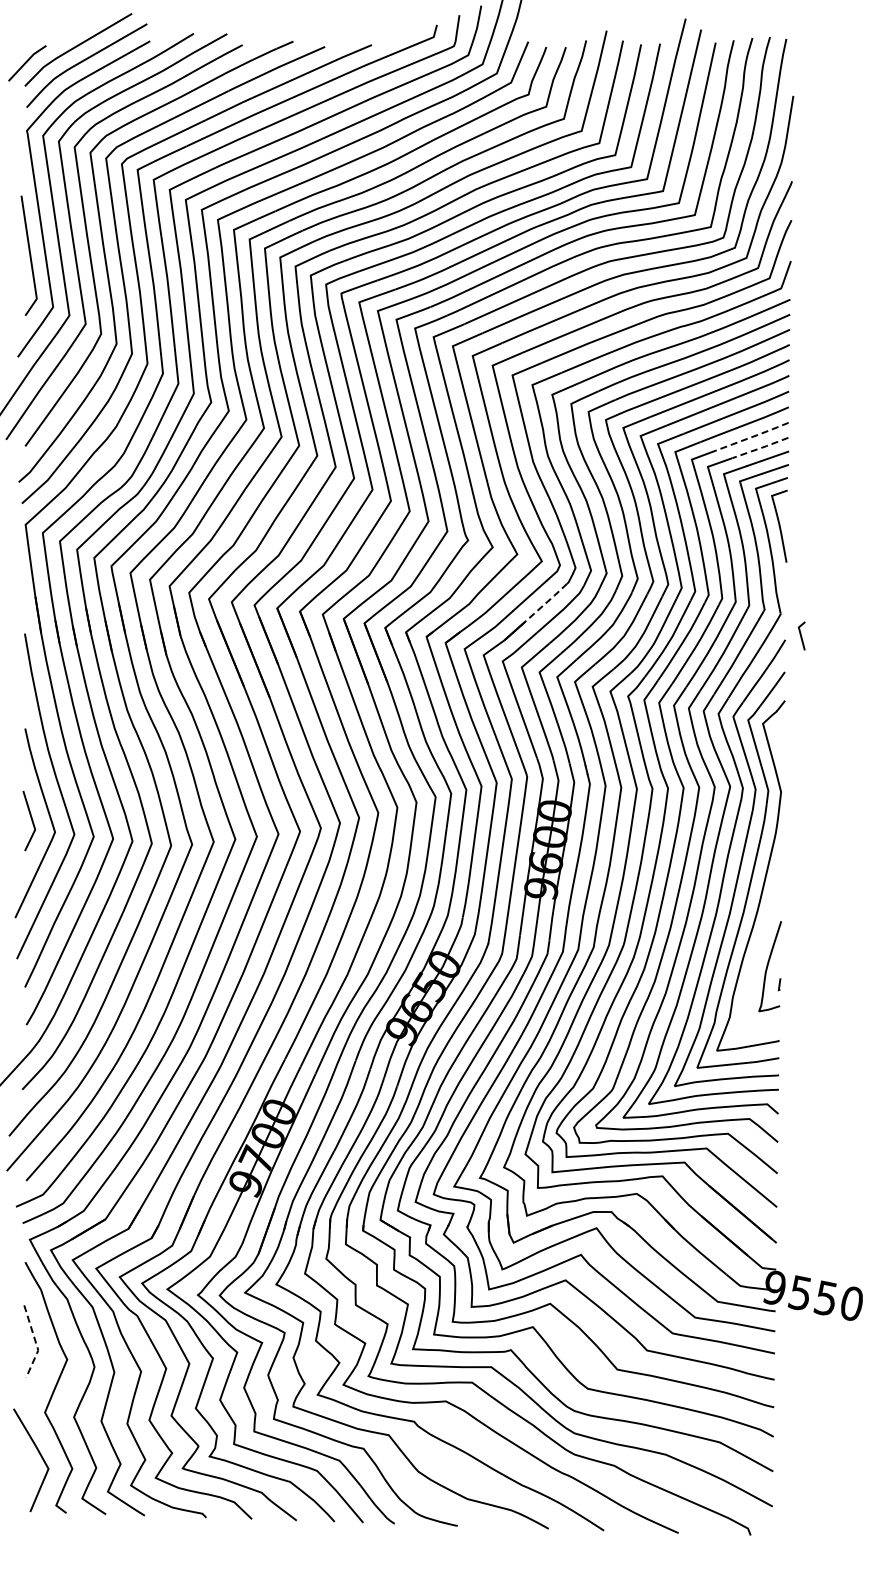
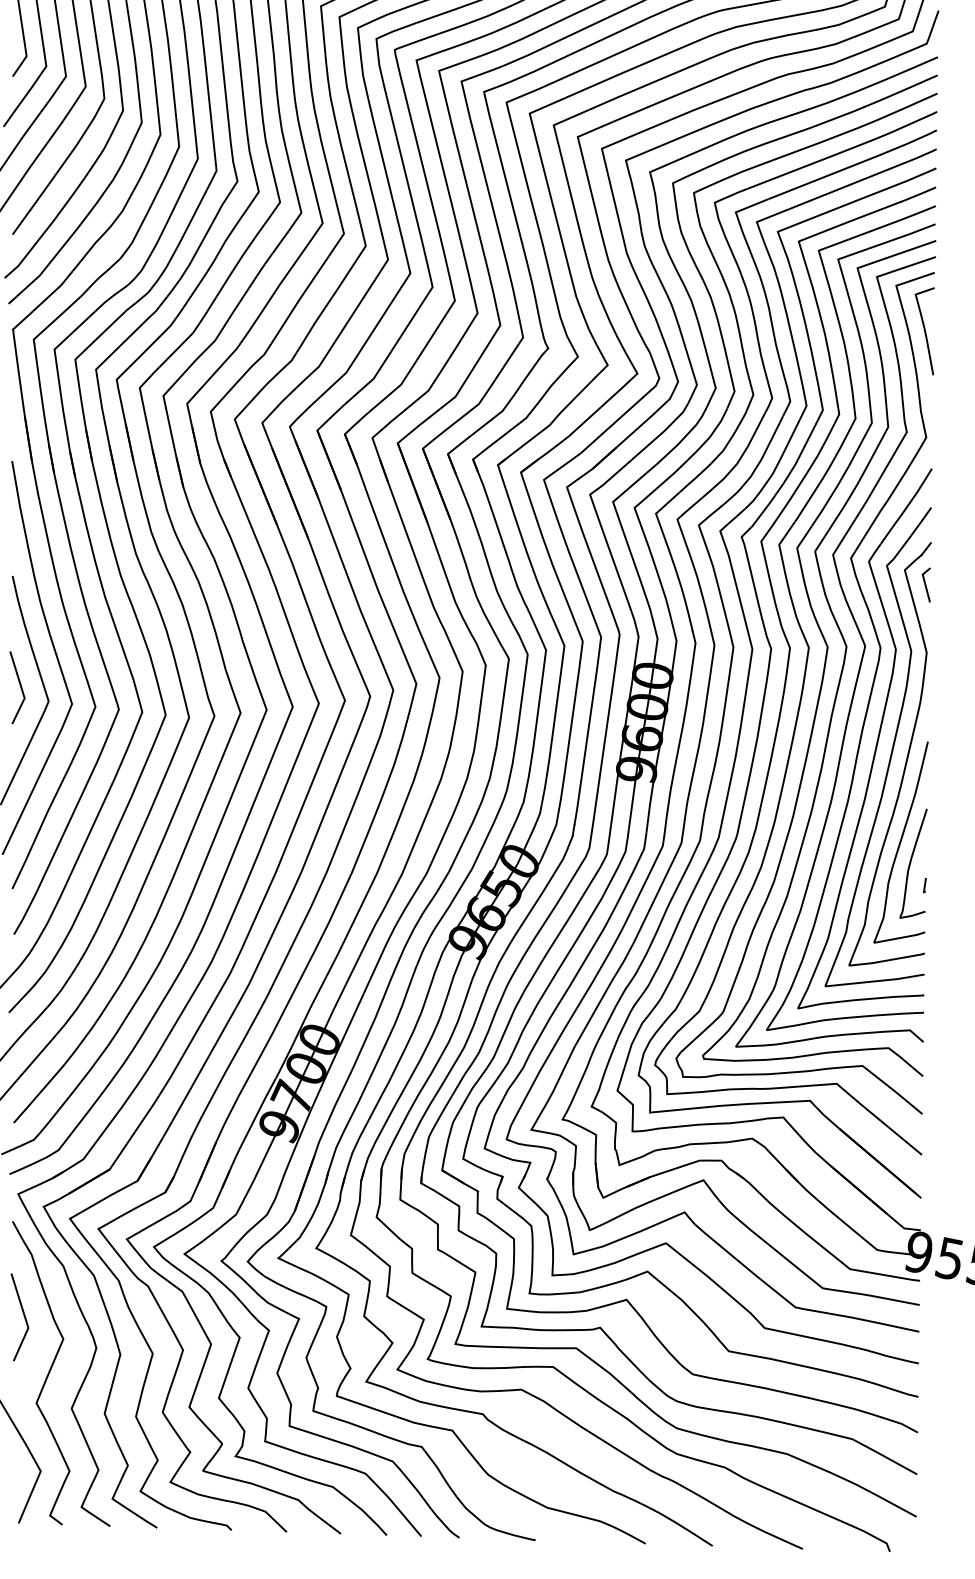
line: (753, 436) -> (893, 222), dashed -> solid
line: (761, 448) -> (903, 237), dashed -> solid
line: (546, 602) -> (642, 423), dashed -> solid
line: (801, 635) -> (925, 584), moved
curve: (759, 948) -> (900, 841), added
line: (35, 1342) -> (24, 1318), dashed -> solid

